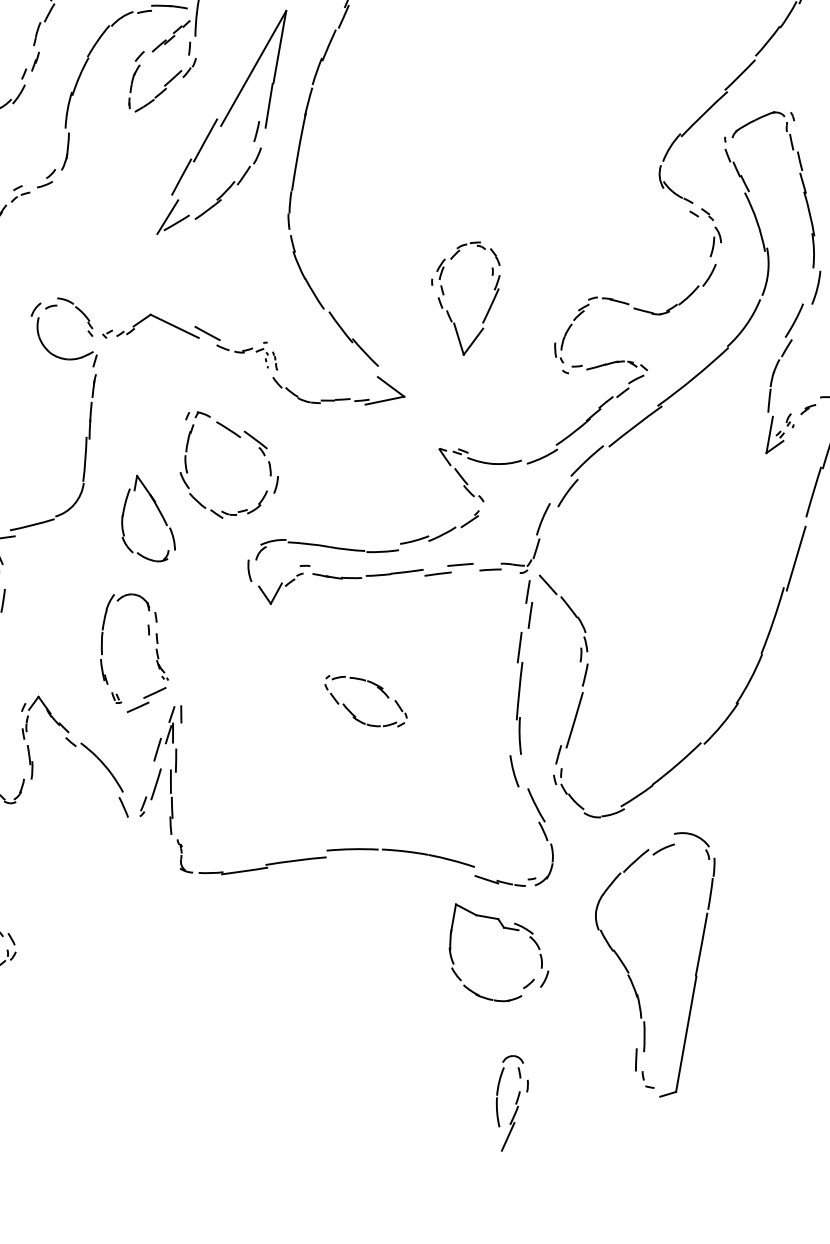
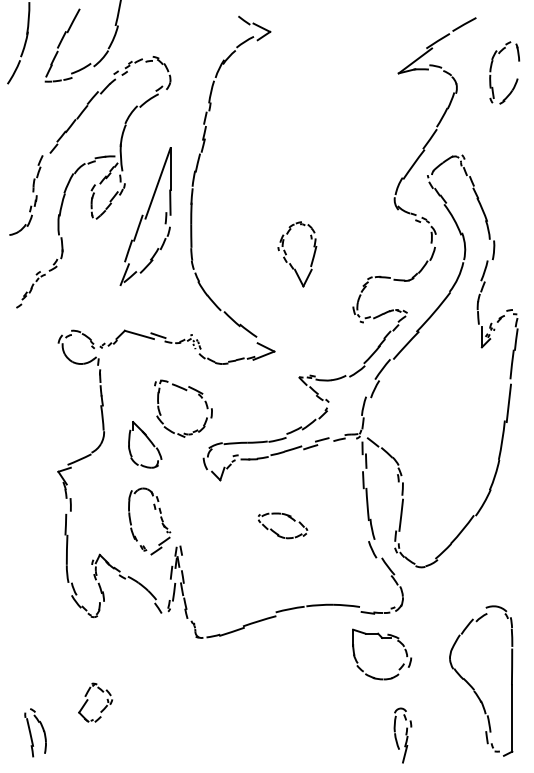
part: (444, 294) -> (286, 254), moved
part: (628, 968) -> (473, 687), moved

